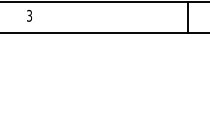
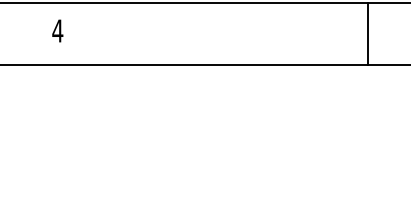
text: (29, 15) -> (57, 30), 3 -> 4

